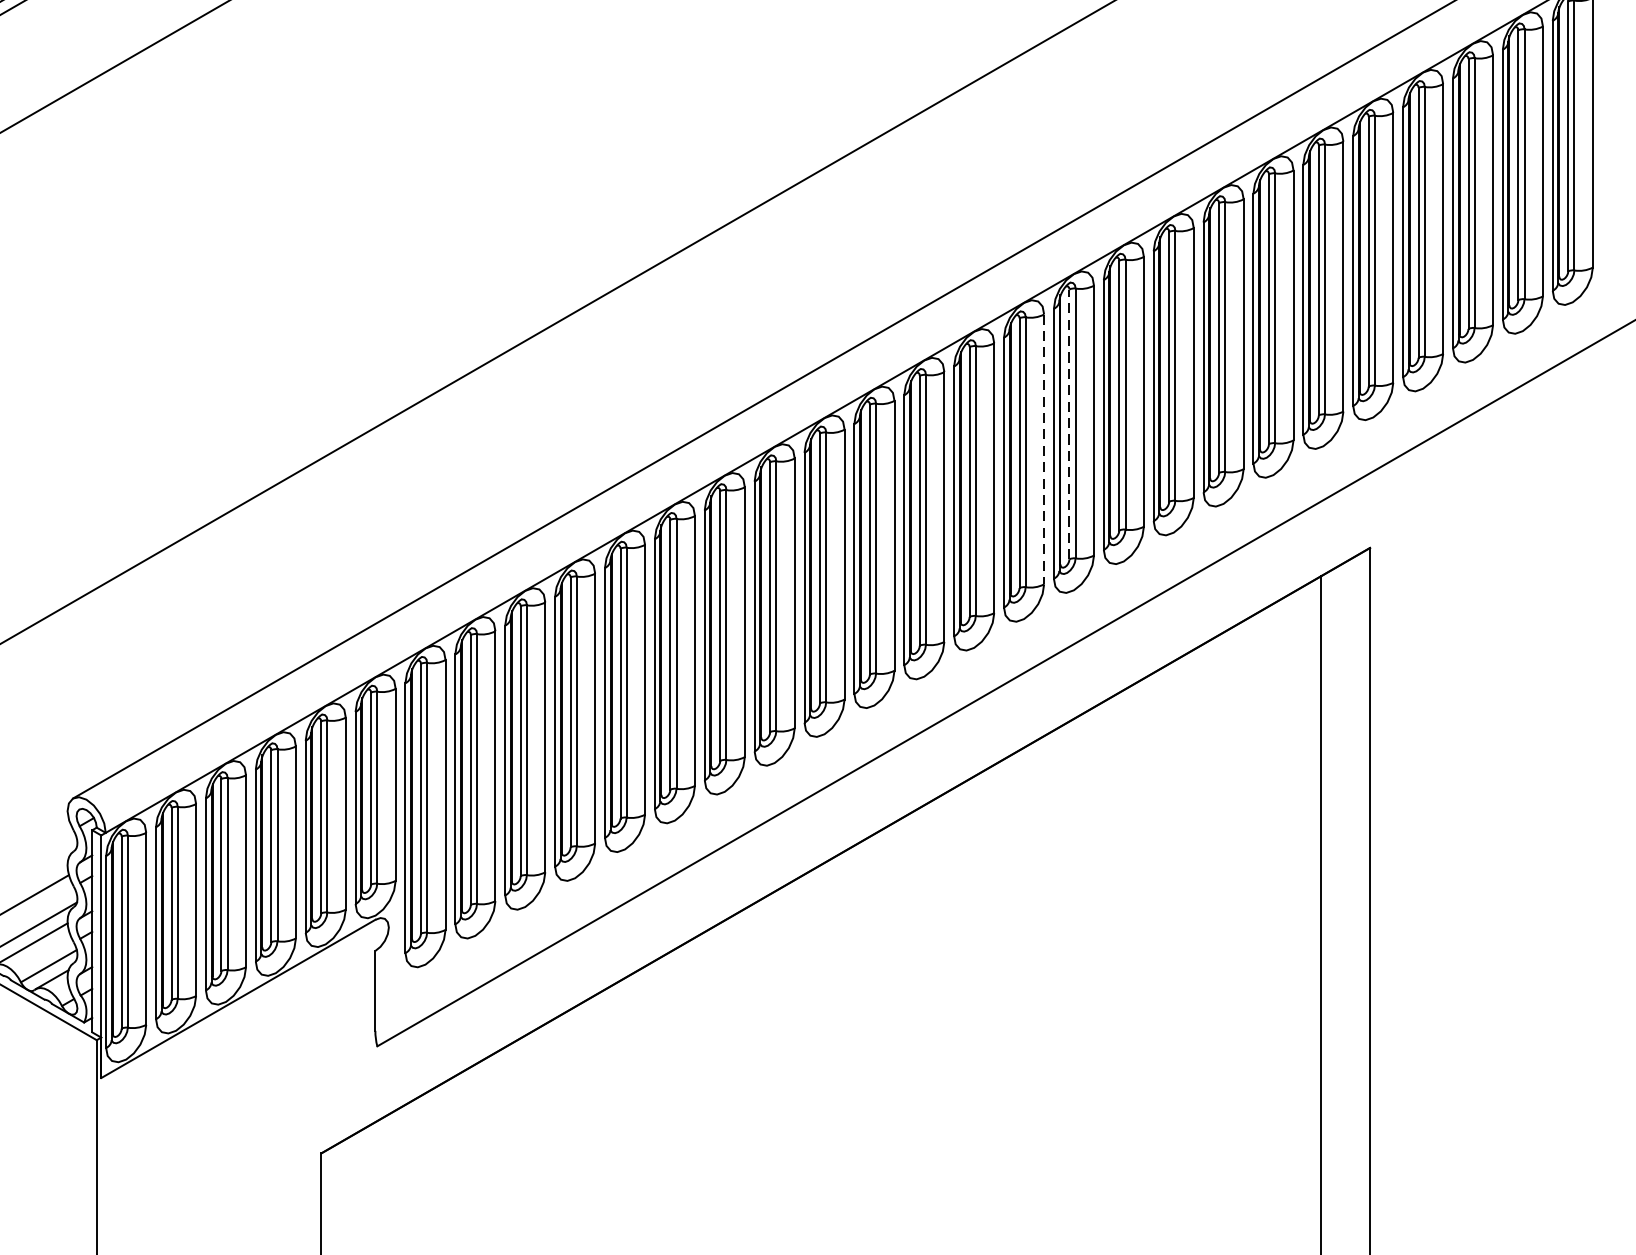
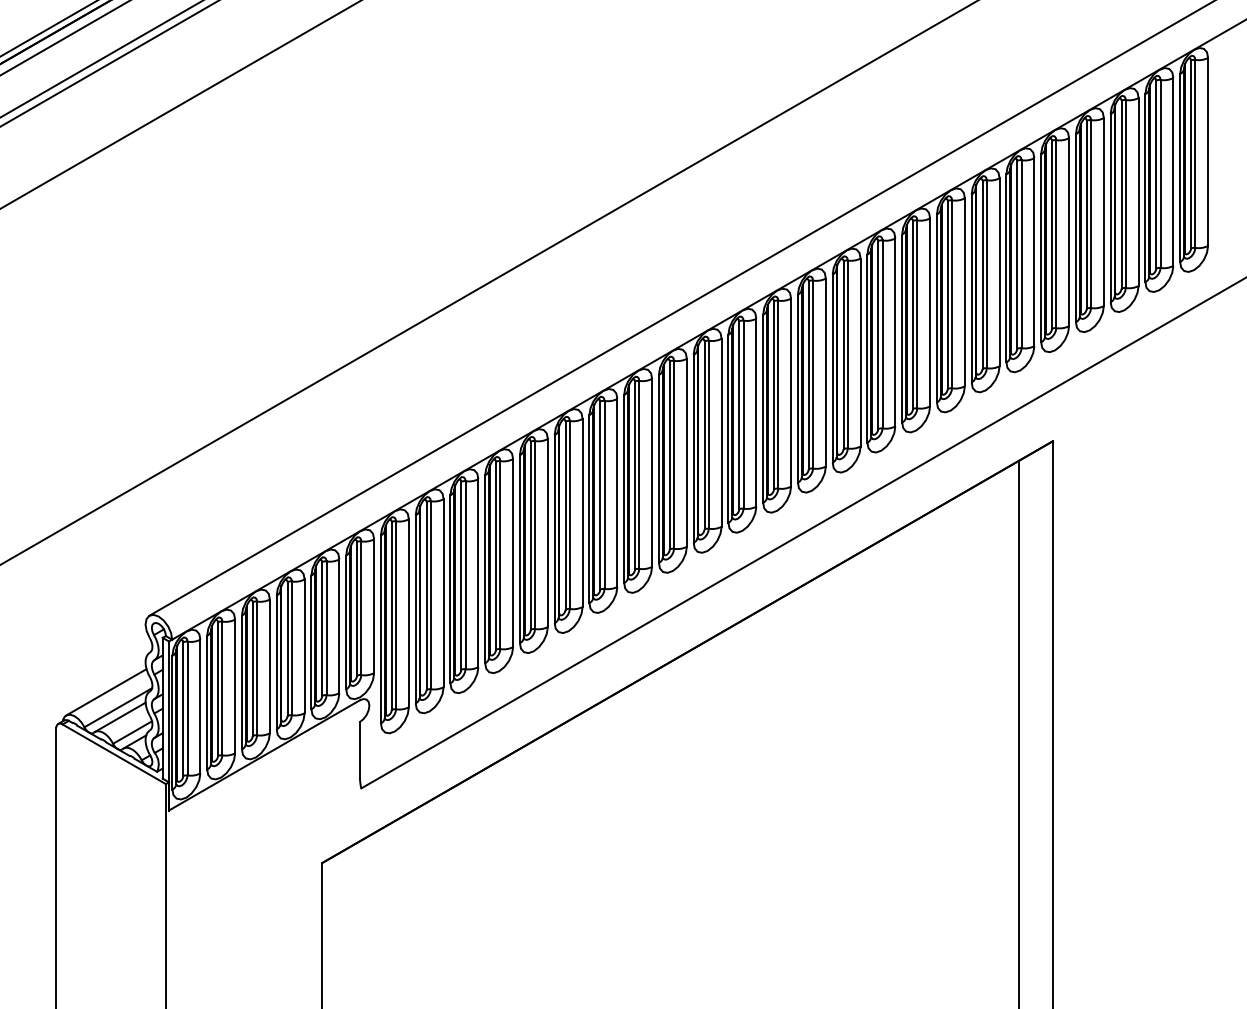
line: (1069, 424) -> (843, 355), dashed -> solid
line: (1043, 449) -> (825, 372), dashed -> solid

